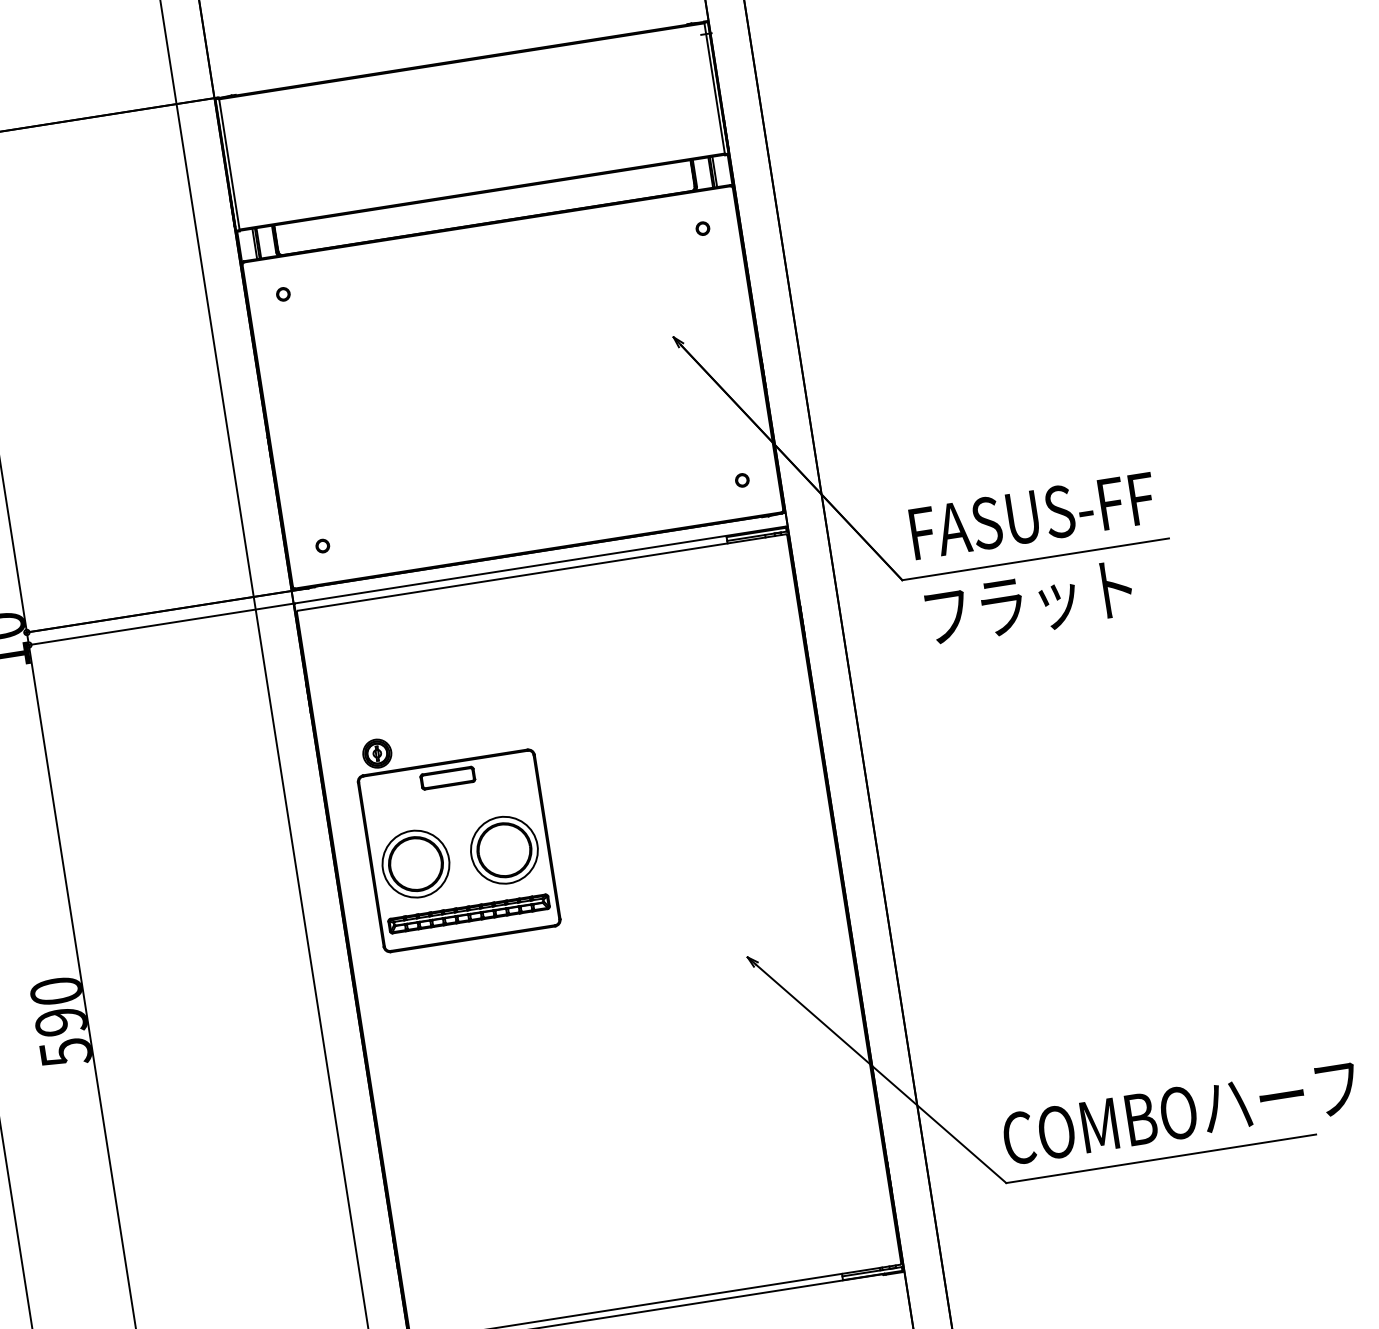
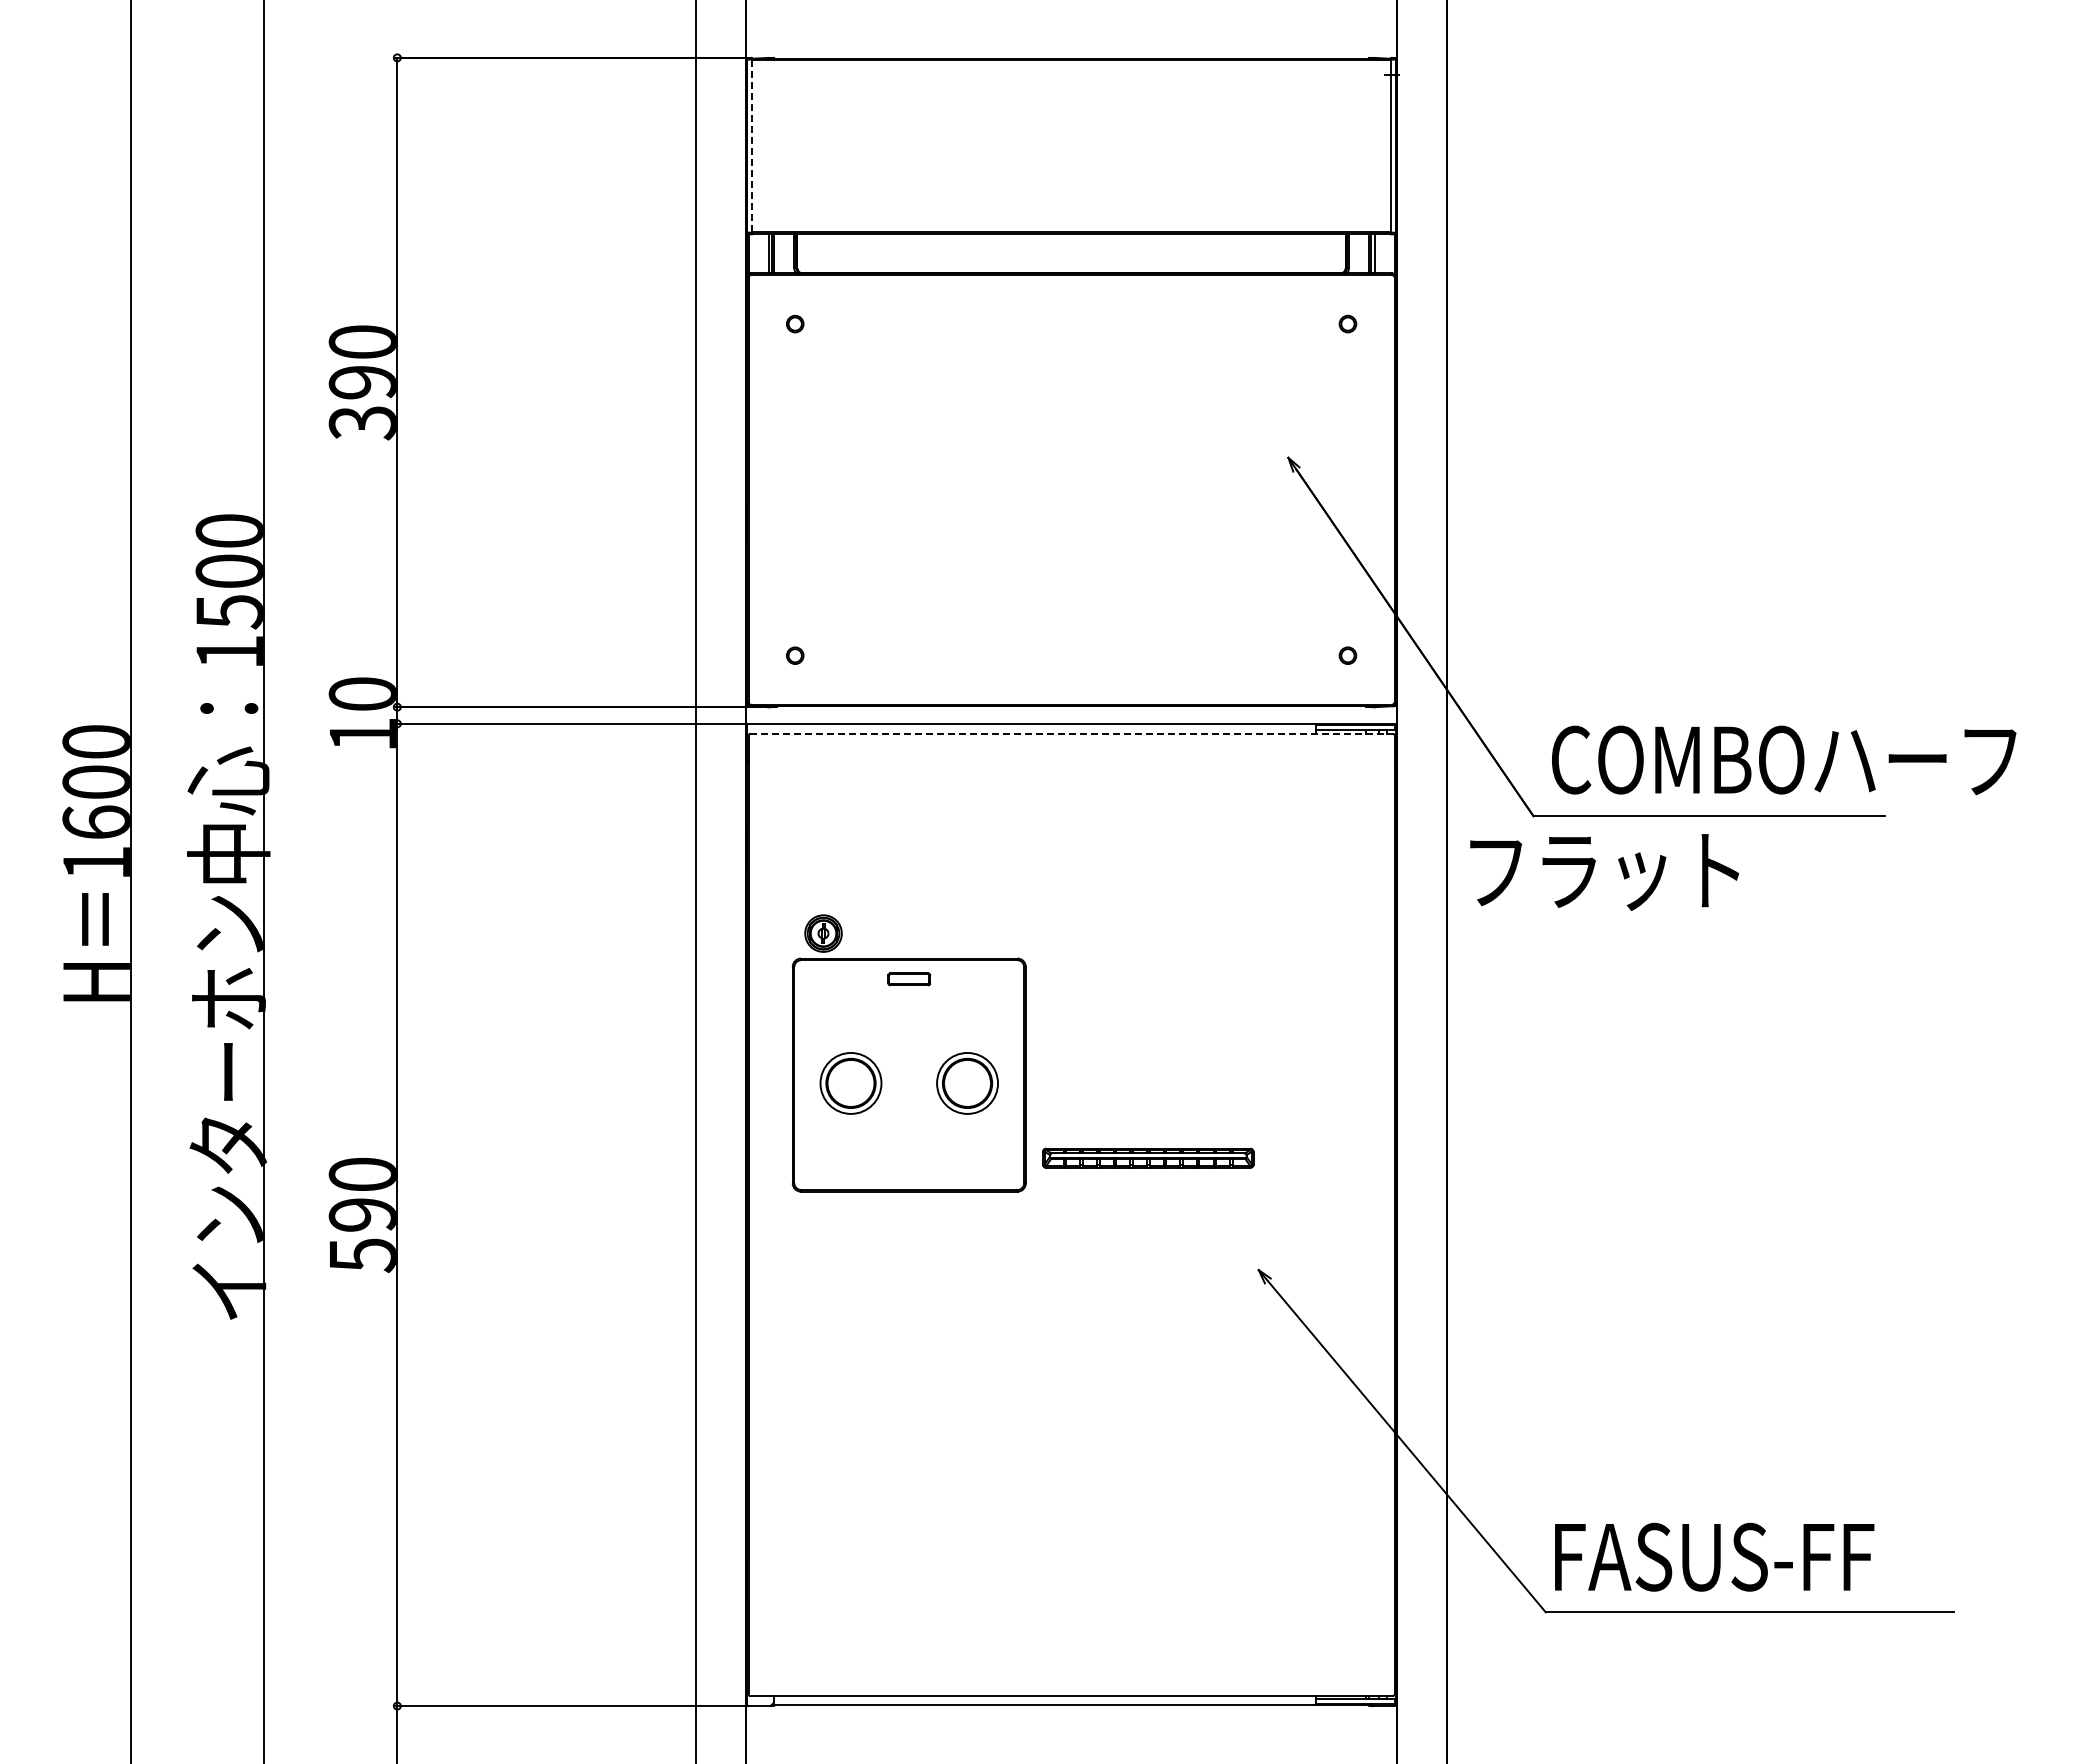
line: (229, 164) -> (751, 146), solid -> dashed
text: (1086, 508) -> (1784, 760), FASUS-FF -> COMBOハーフ
line: (542, 572) -> (1072, 733), solid -> dashed
text: (1029, 603) -> (1604, 872), moved
part: (448, 778) -> (909, 979), size x0.6
part: (504, 850) -> (967, 1083), size x0.7
part: (415, 864) -> (850, 1083), size x0.7
part: (469, 913) -> (1148, 1157), moved
text: (1180, 1113) -> (1784, 1557), COMBOハーフ -> FASUS-FF

